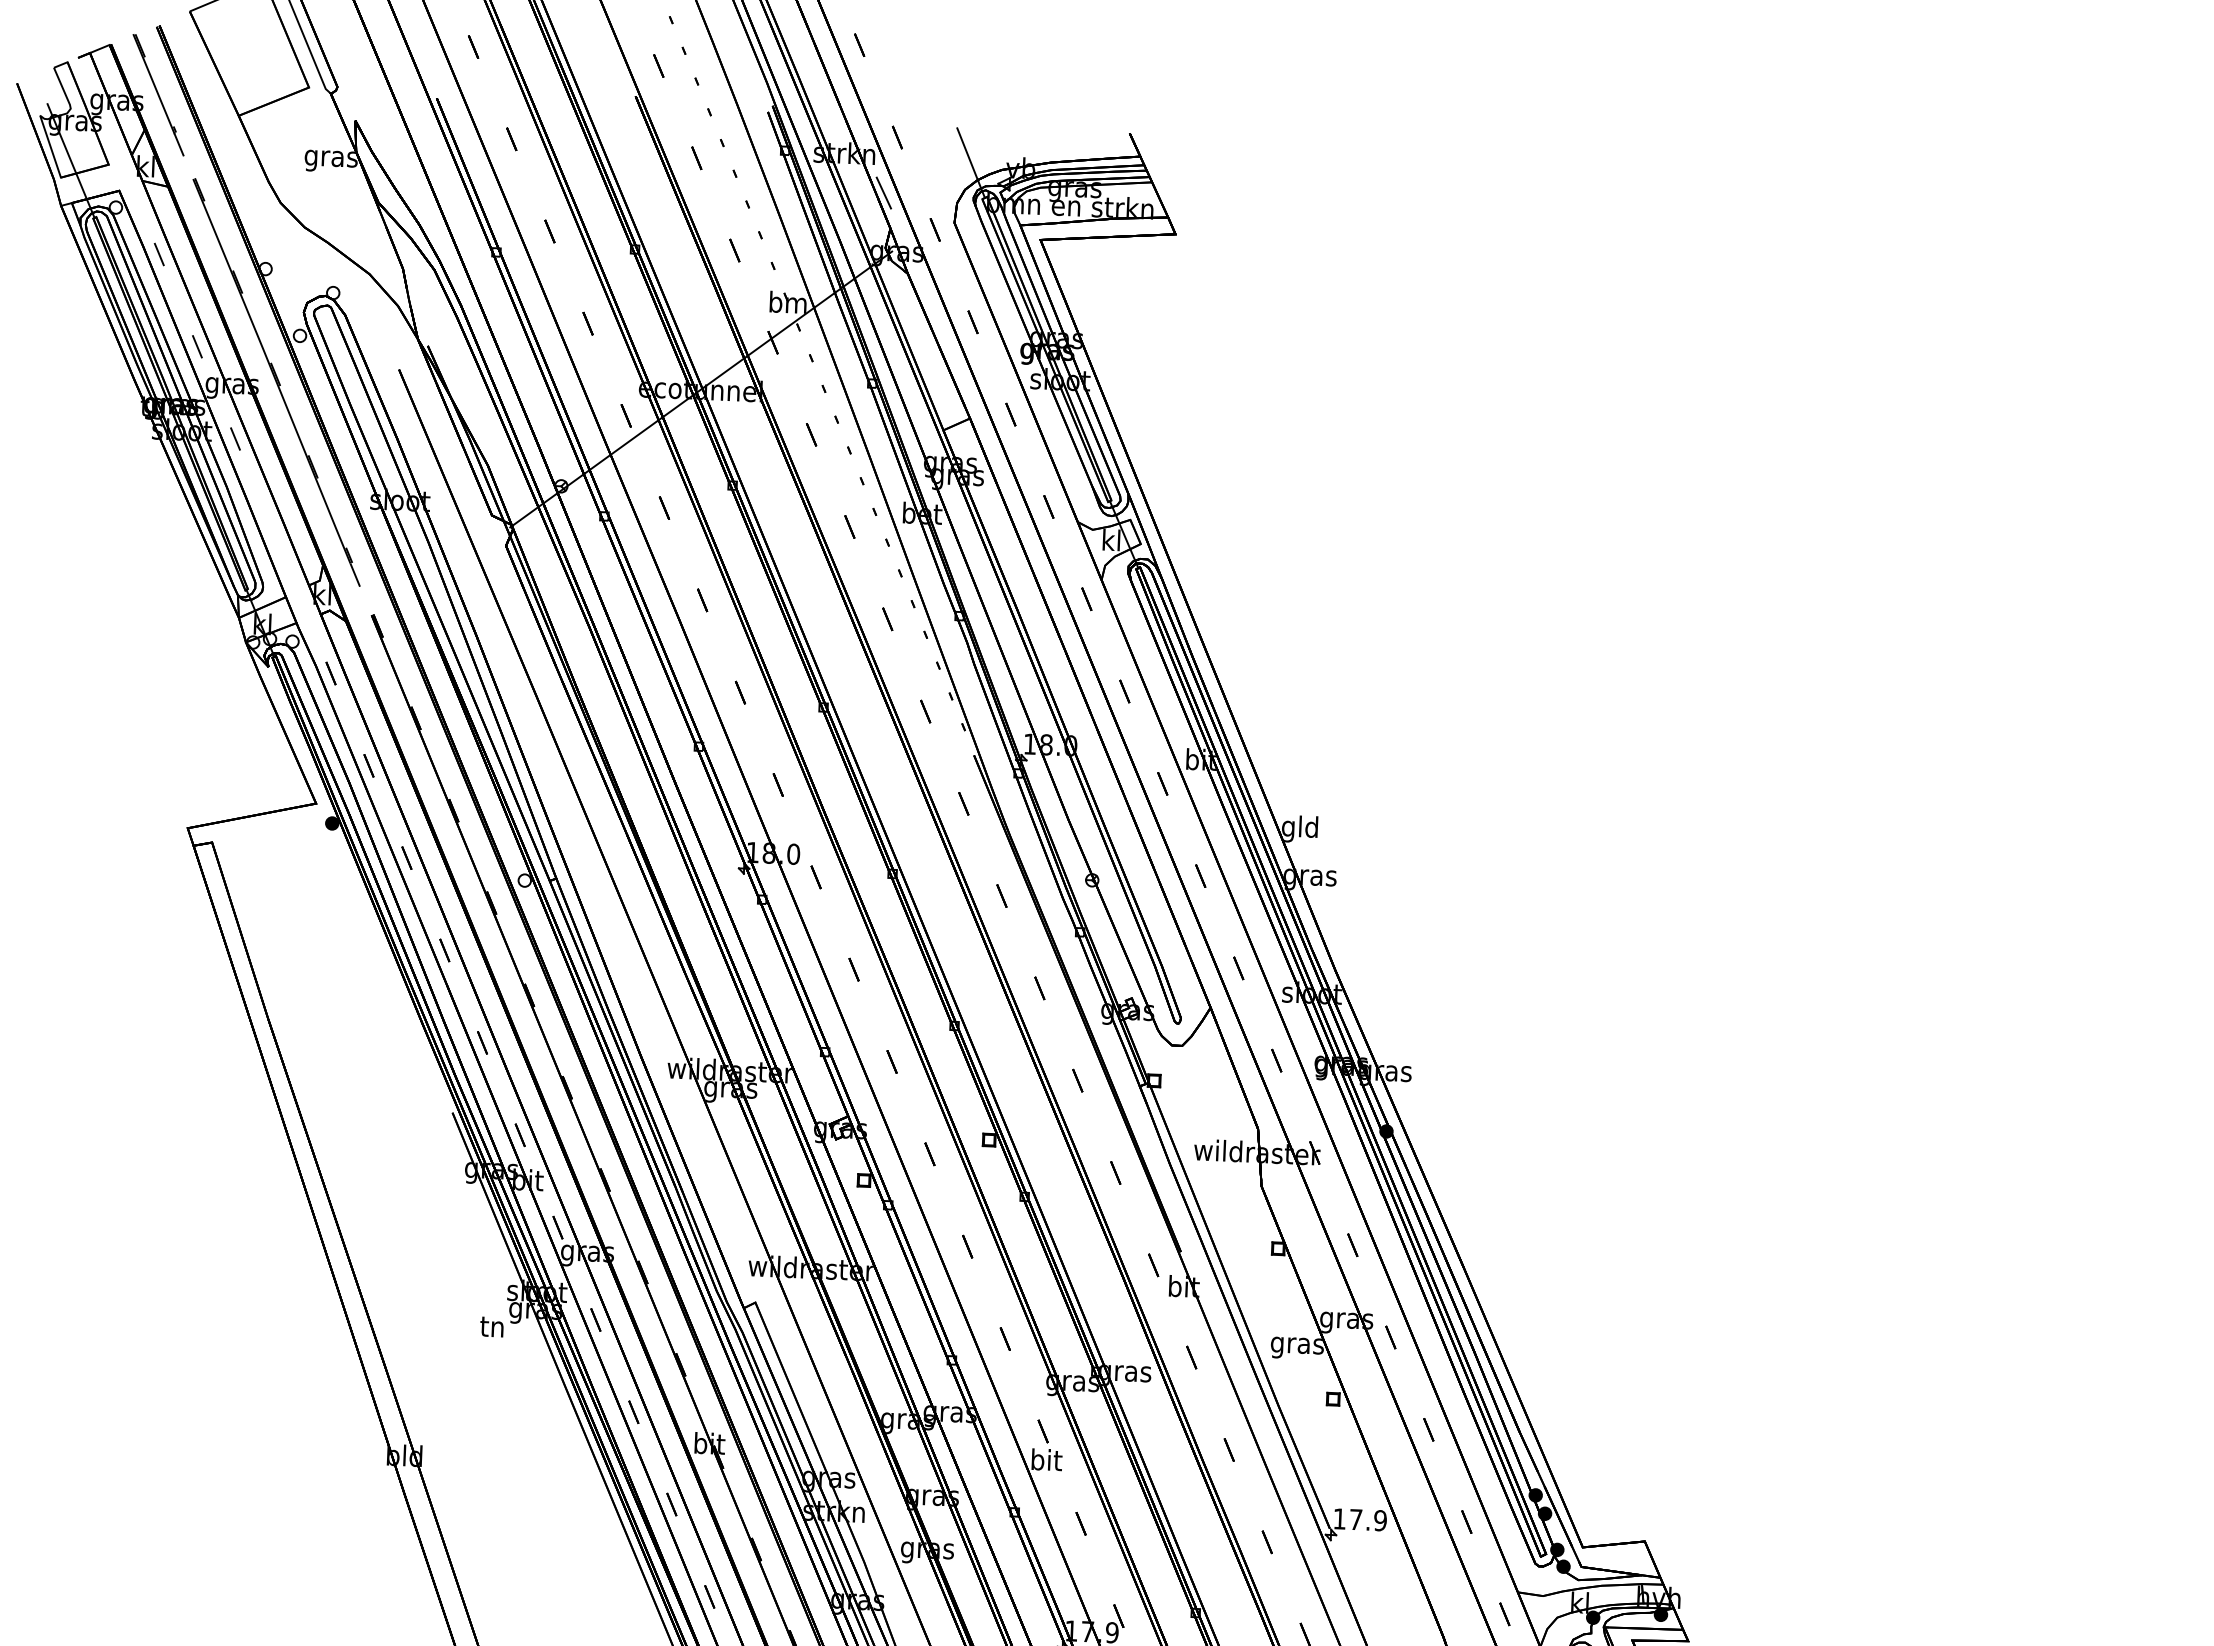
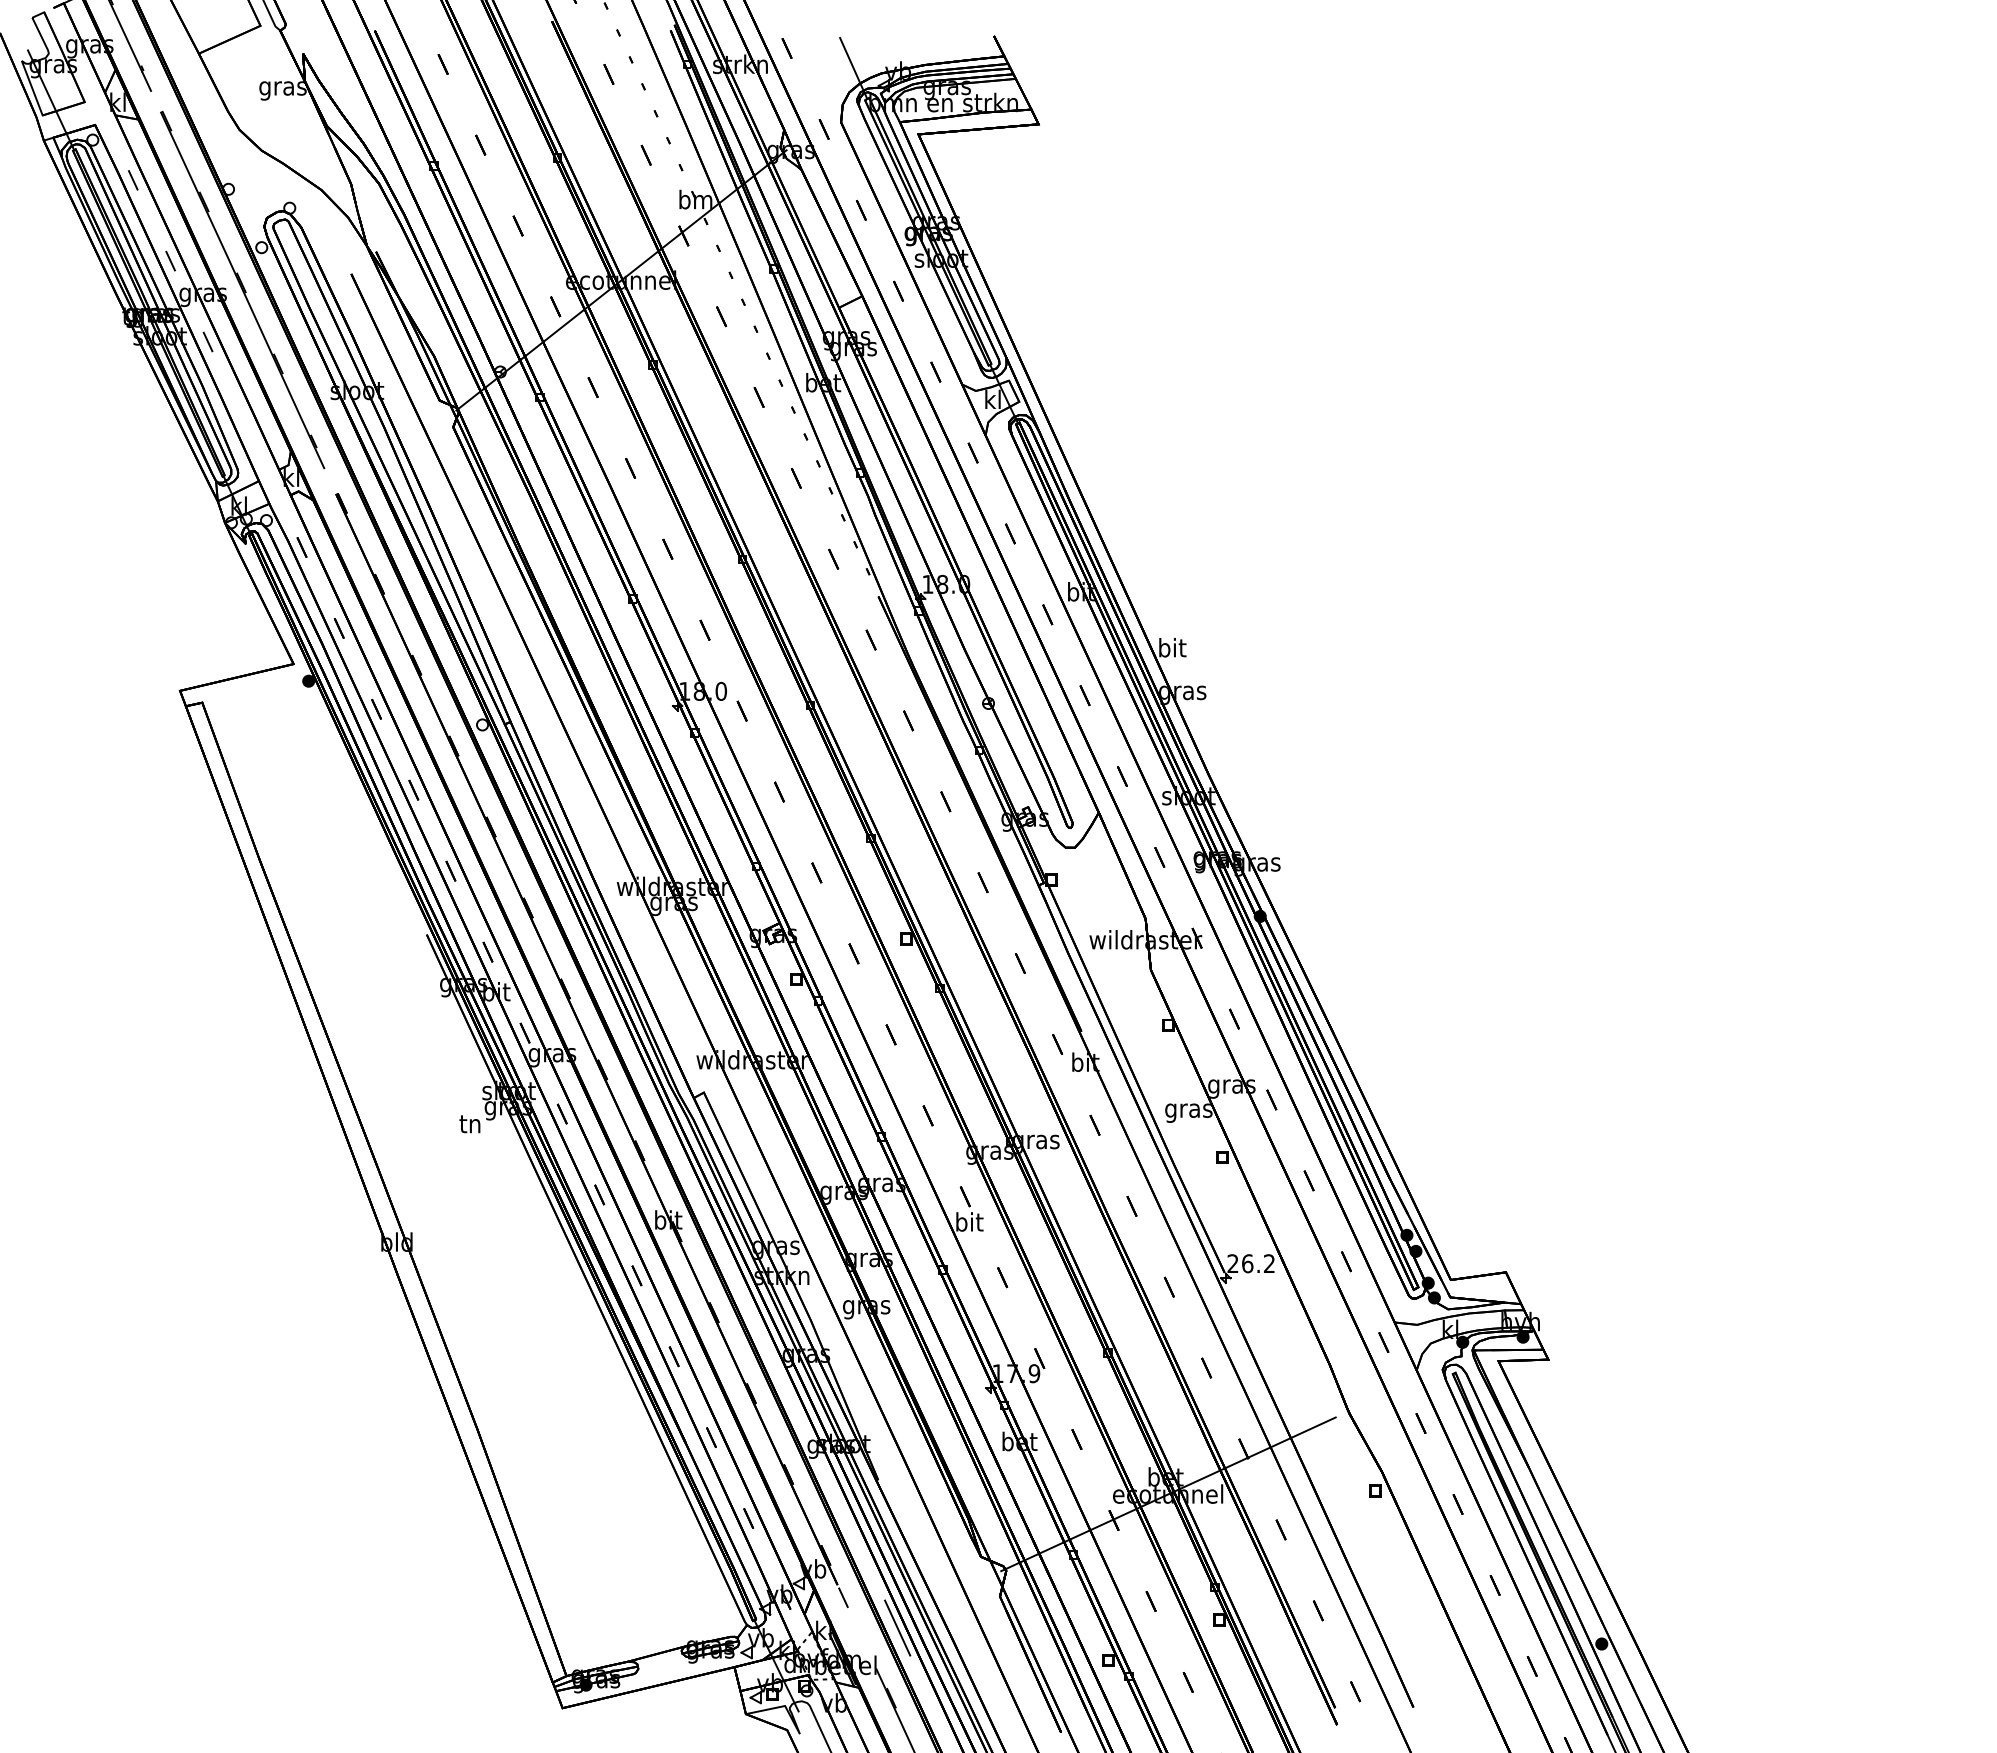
line: (883, 193) -> (776, 98), removed
text: (1299, 829) -> (1171, 650), gld -> bit
text: (1360, 1519) -> (1251, 1263), 17.9 -> 26.2

